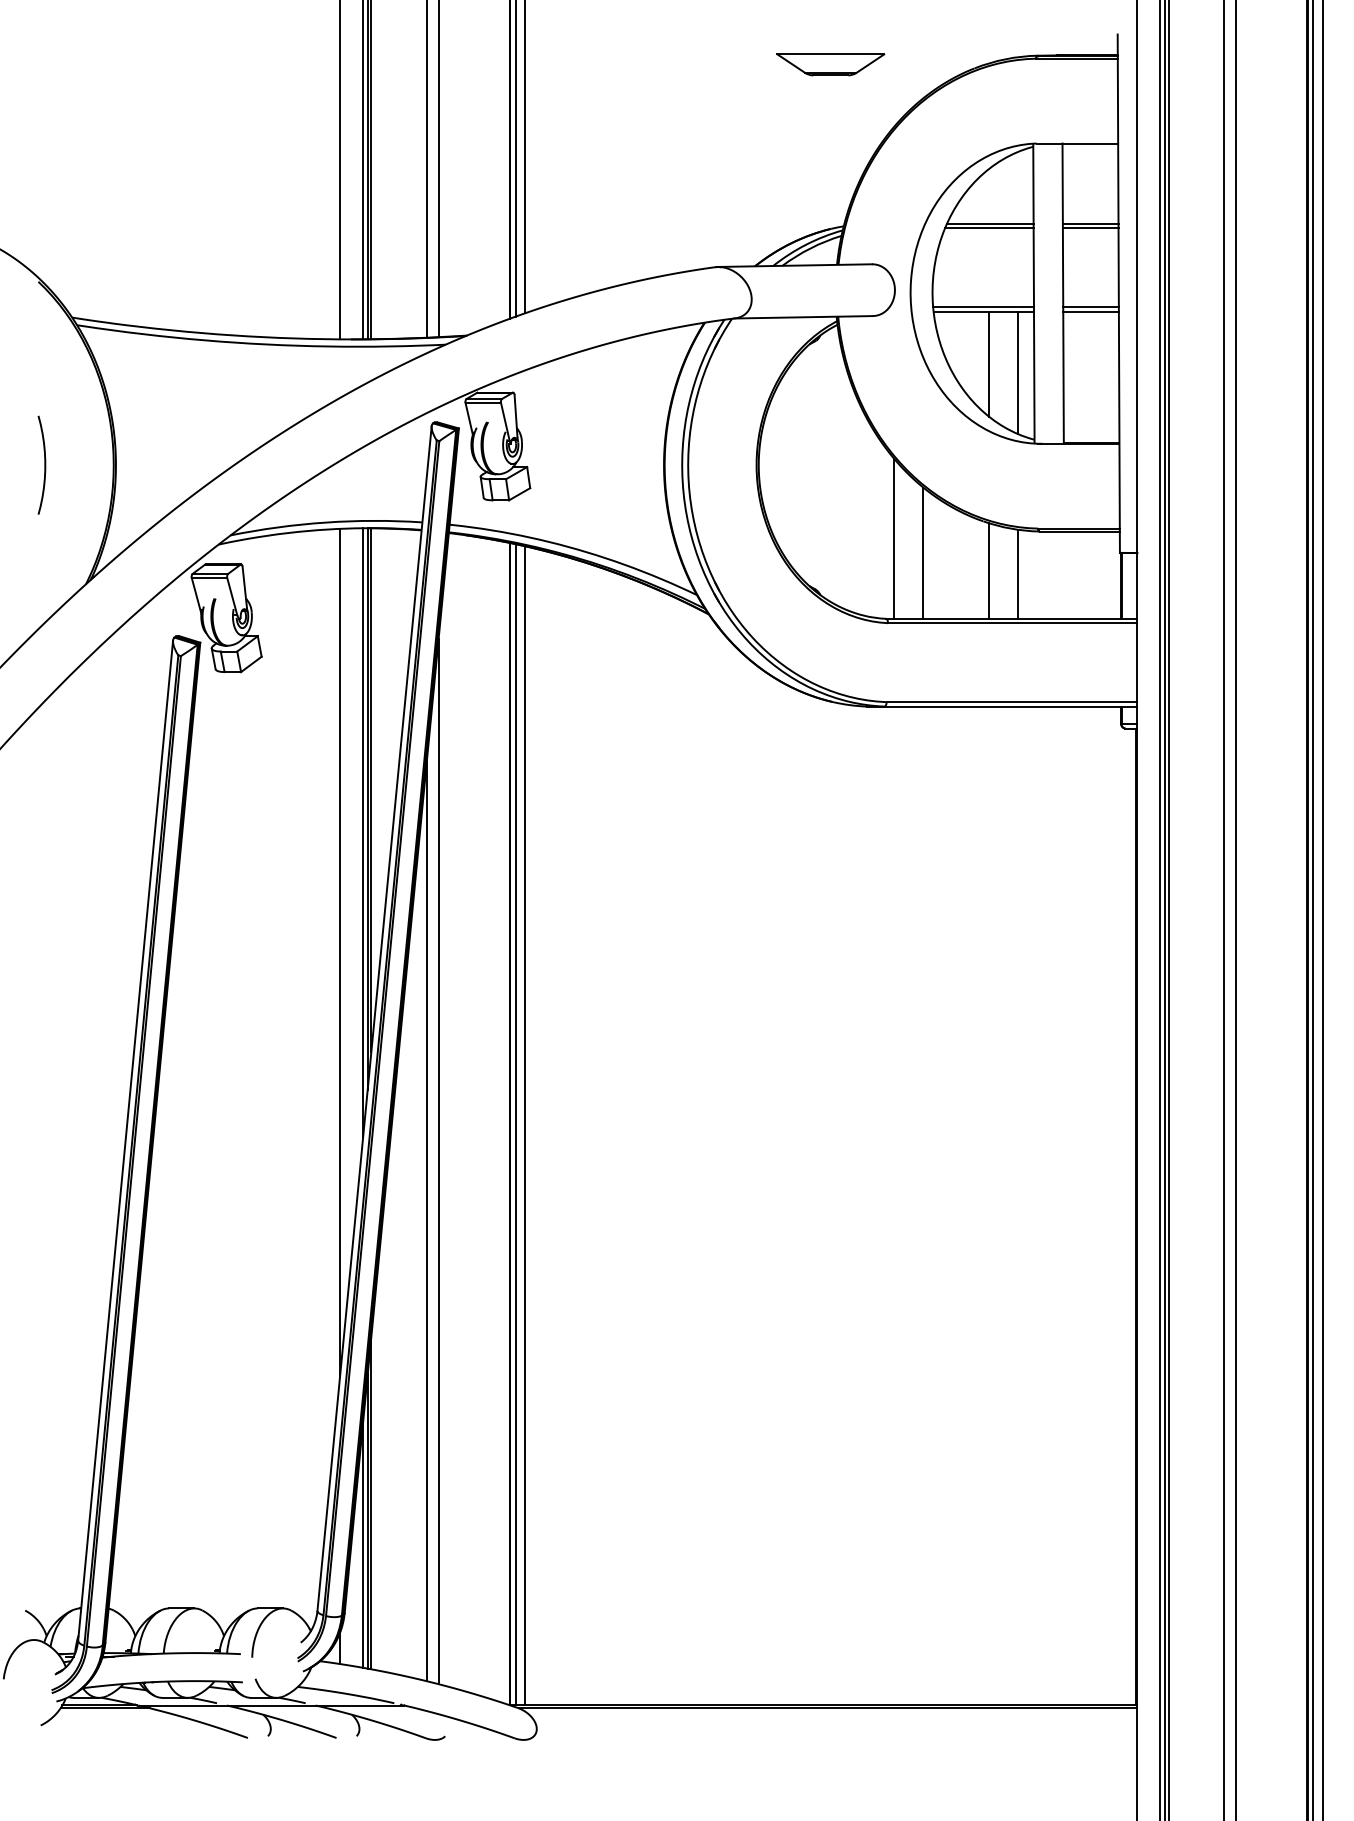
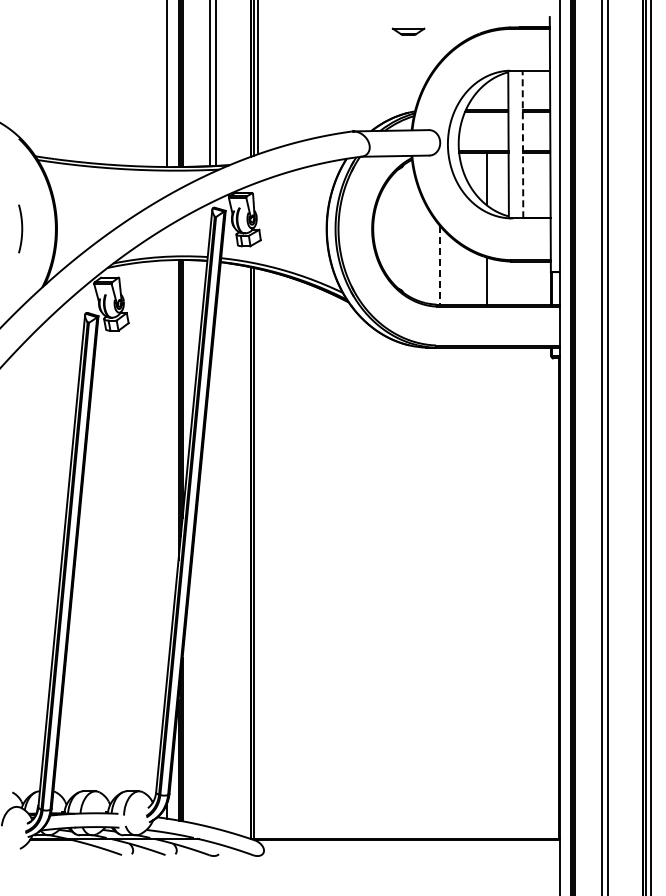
part: (830, 63) -> (408, 31), size x0.6
line: (1062, 293) -> (522, 144), solid -> dashed
line: (1017, 372) -> (500, 183), removed
line: (893, 539) -> (439, 265), solid -> dashed
line: (923, 551) -> (454, 271), removed
line: (1017, 574) -> (500, 282), removed
line: (340, 952) -> (167, 468), removed
line: (525, 1124) -> (258, 553), removed
line: (438, 1161) -> (215, 571), removed
line: (425, 1220) -> (209, 600), removed

